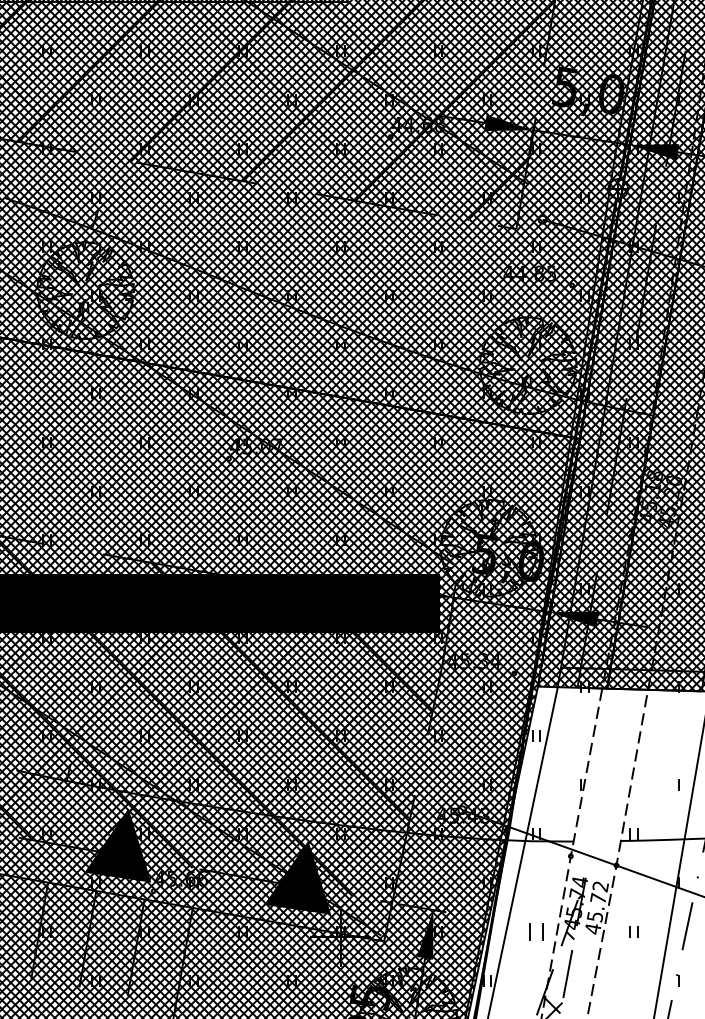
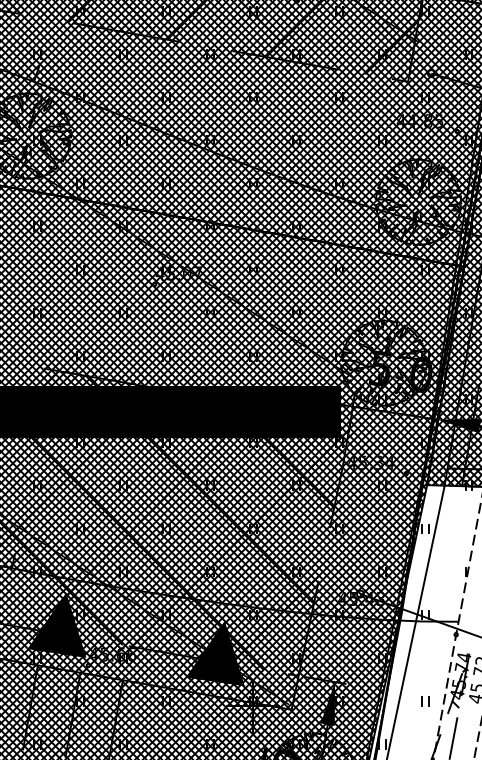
part: (536, 931) -> (425, 701), size x0.62

